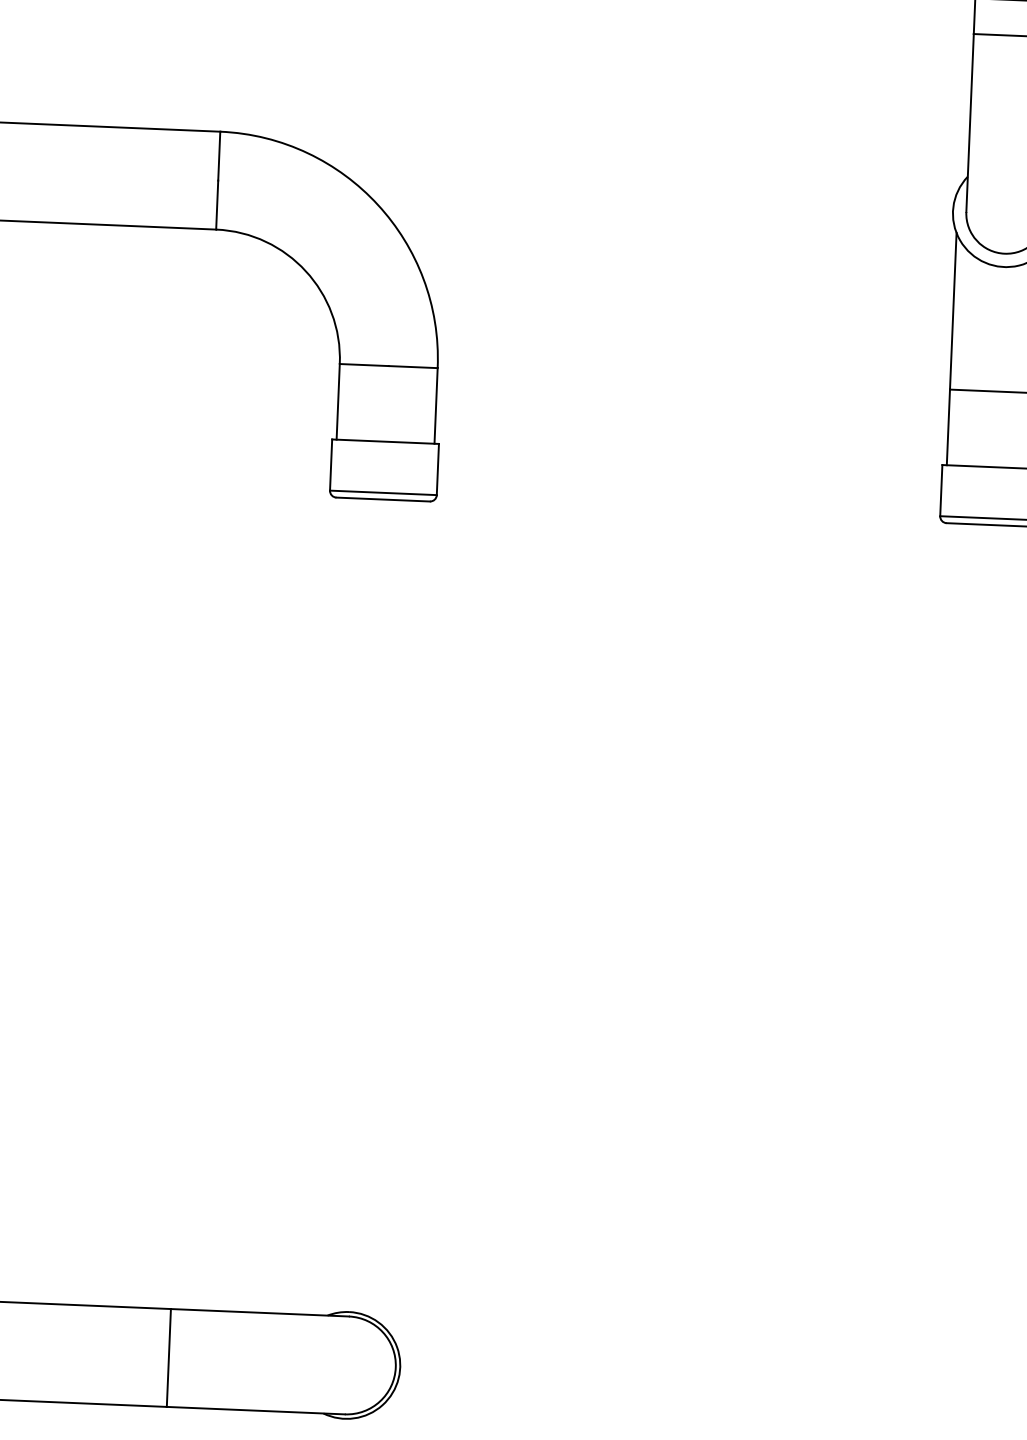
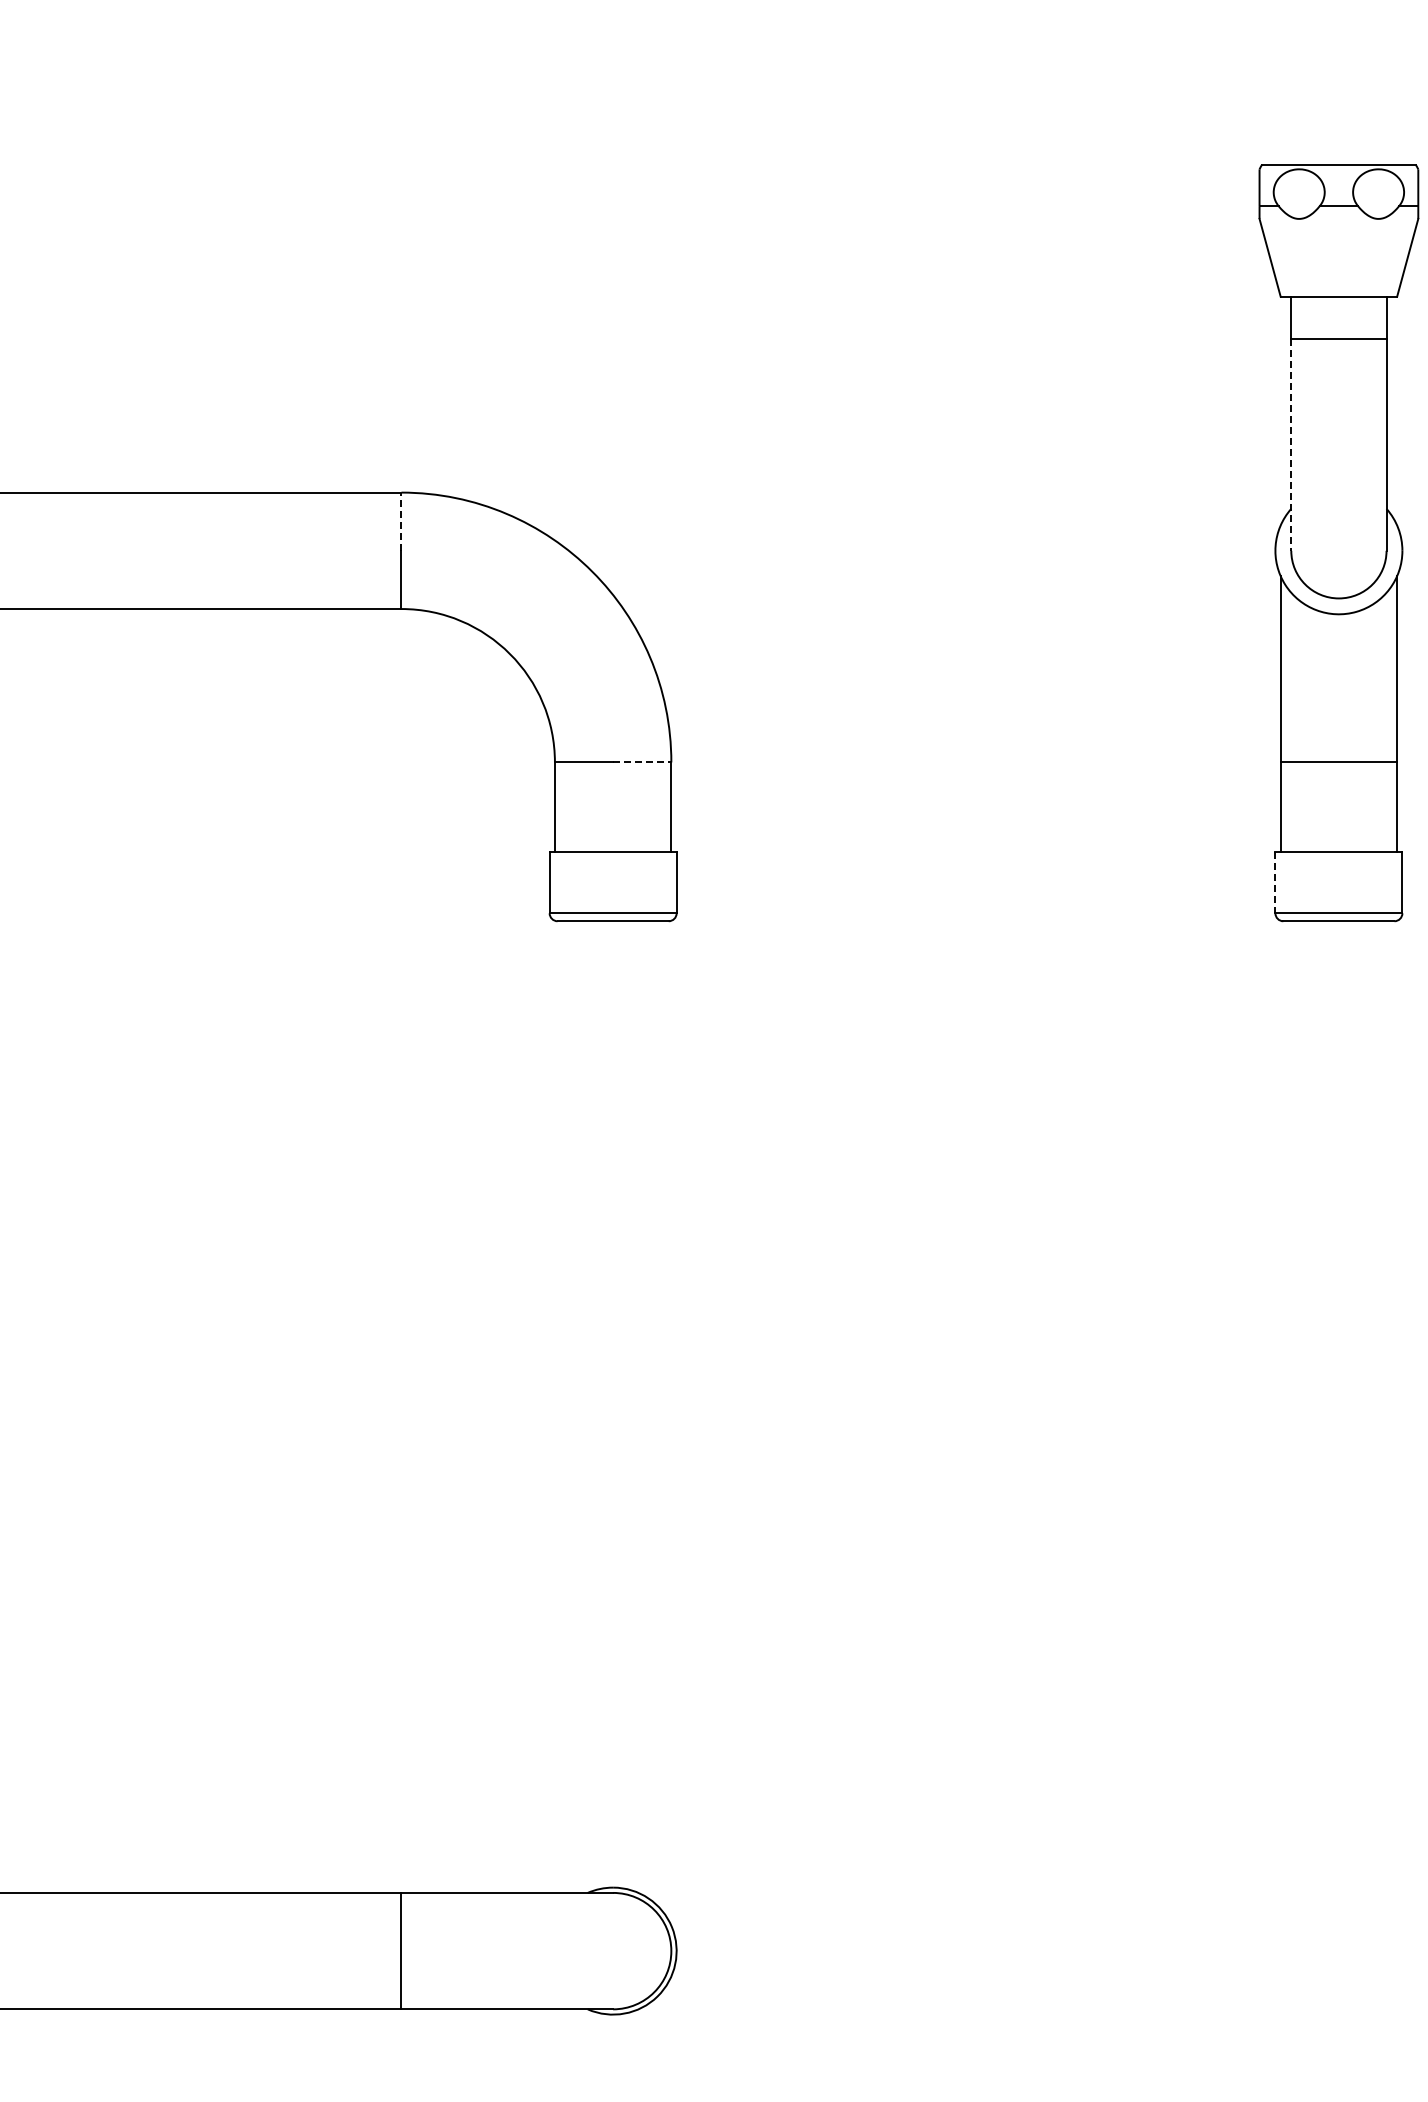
line: (970, 122) -> (1291, 444), solid -> dashed
line: (219, 156) -> (401, 521), solid -> dashed
line: (413, 367) -> (642, 762), solid -> dashed
line: (941, 491) -> (1275, 883), solid -> dashed

